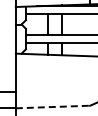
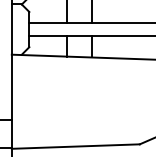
line: (53, 107) -> (76, 147), dashed -> solid

